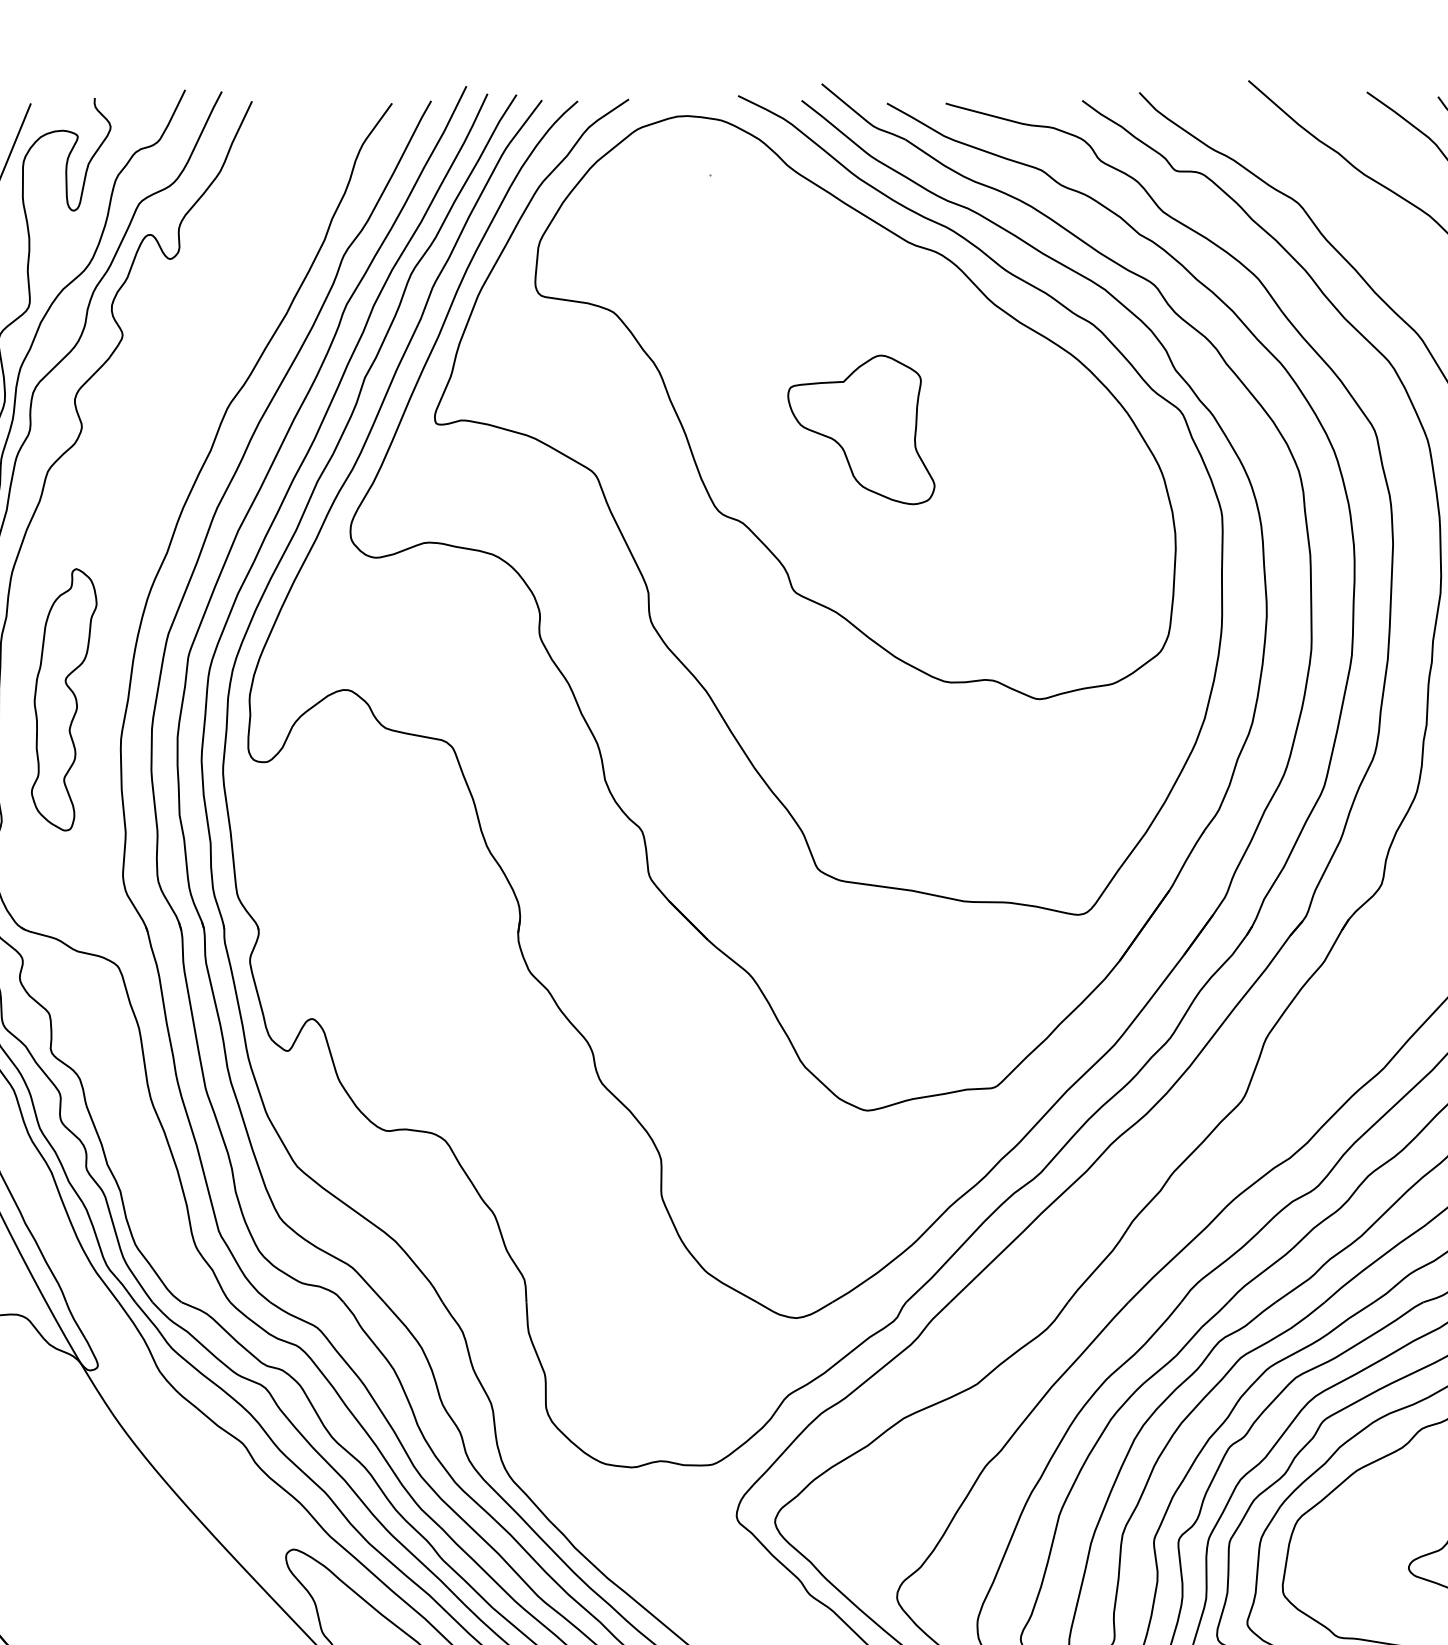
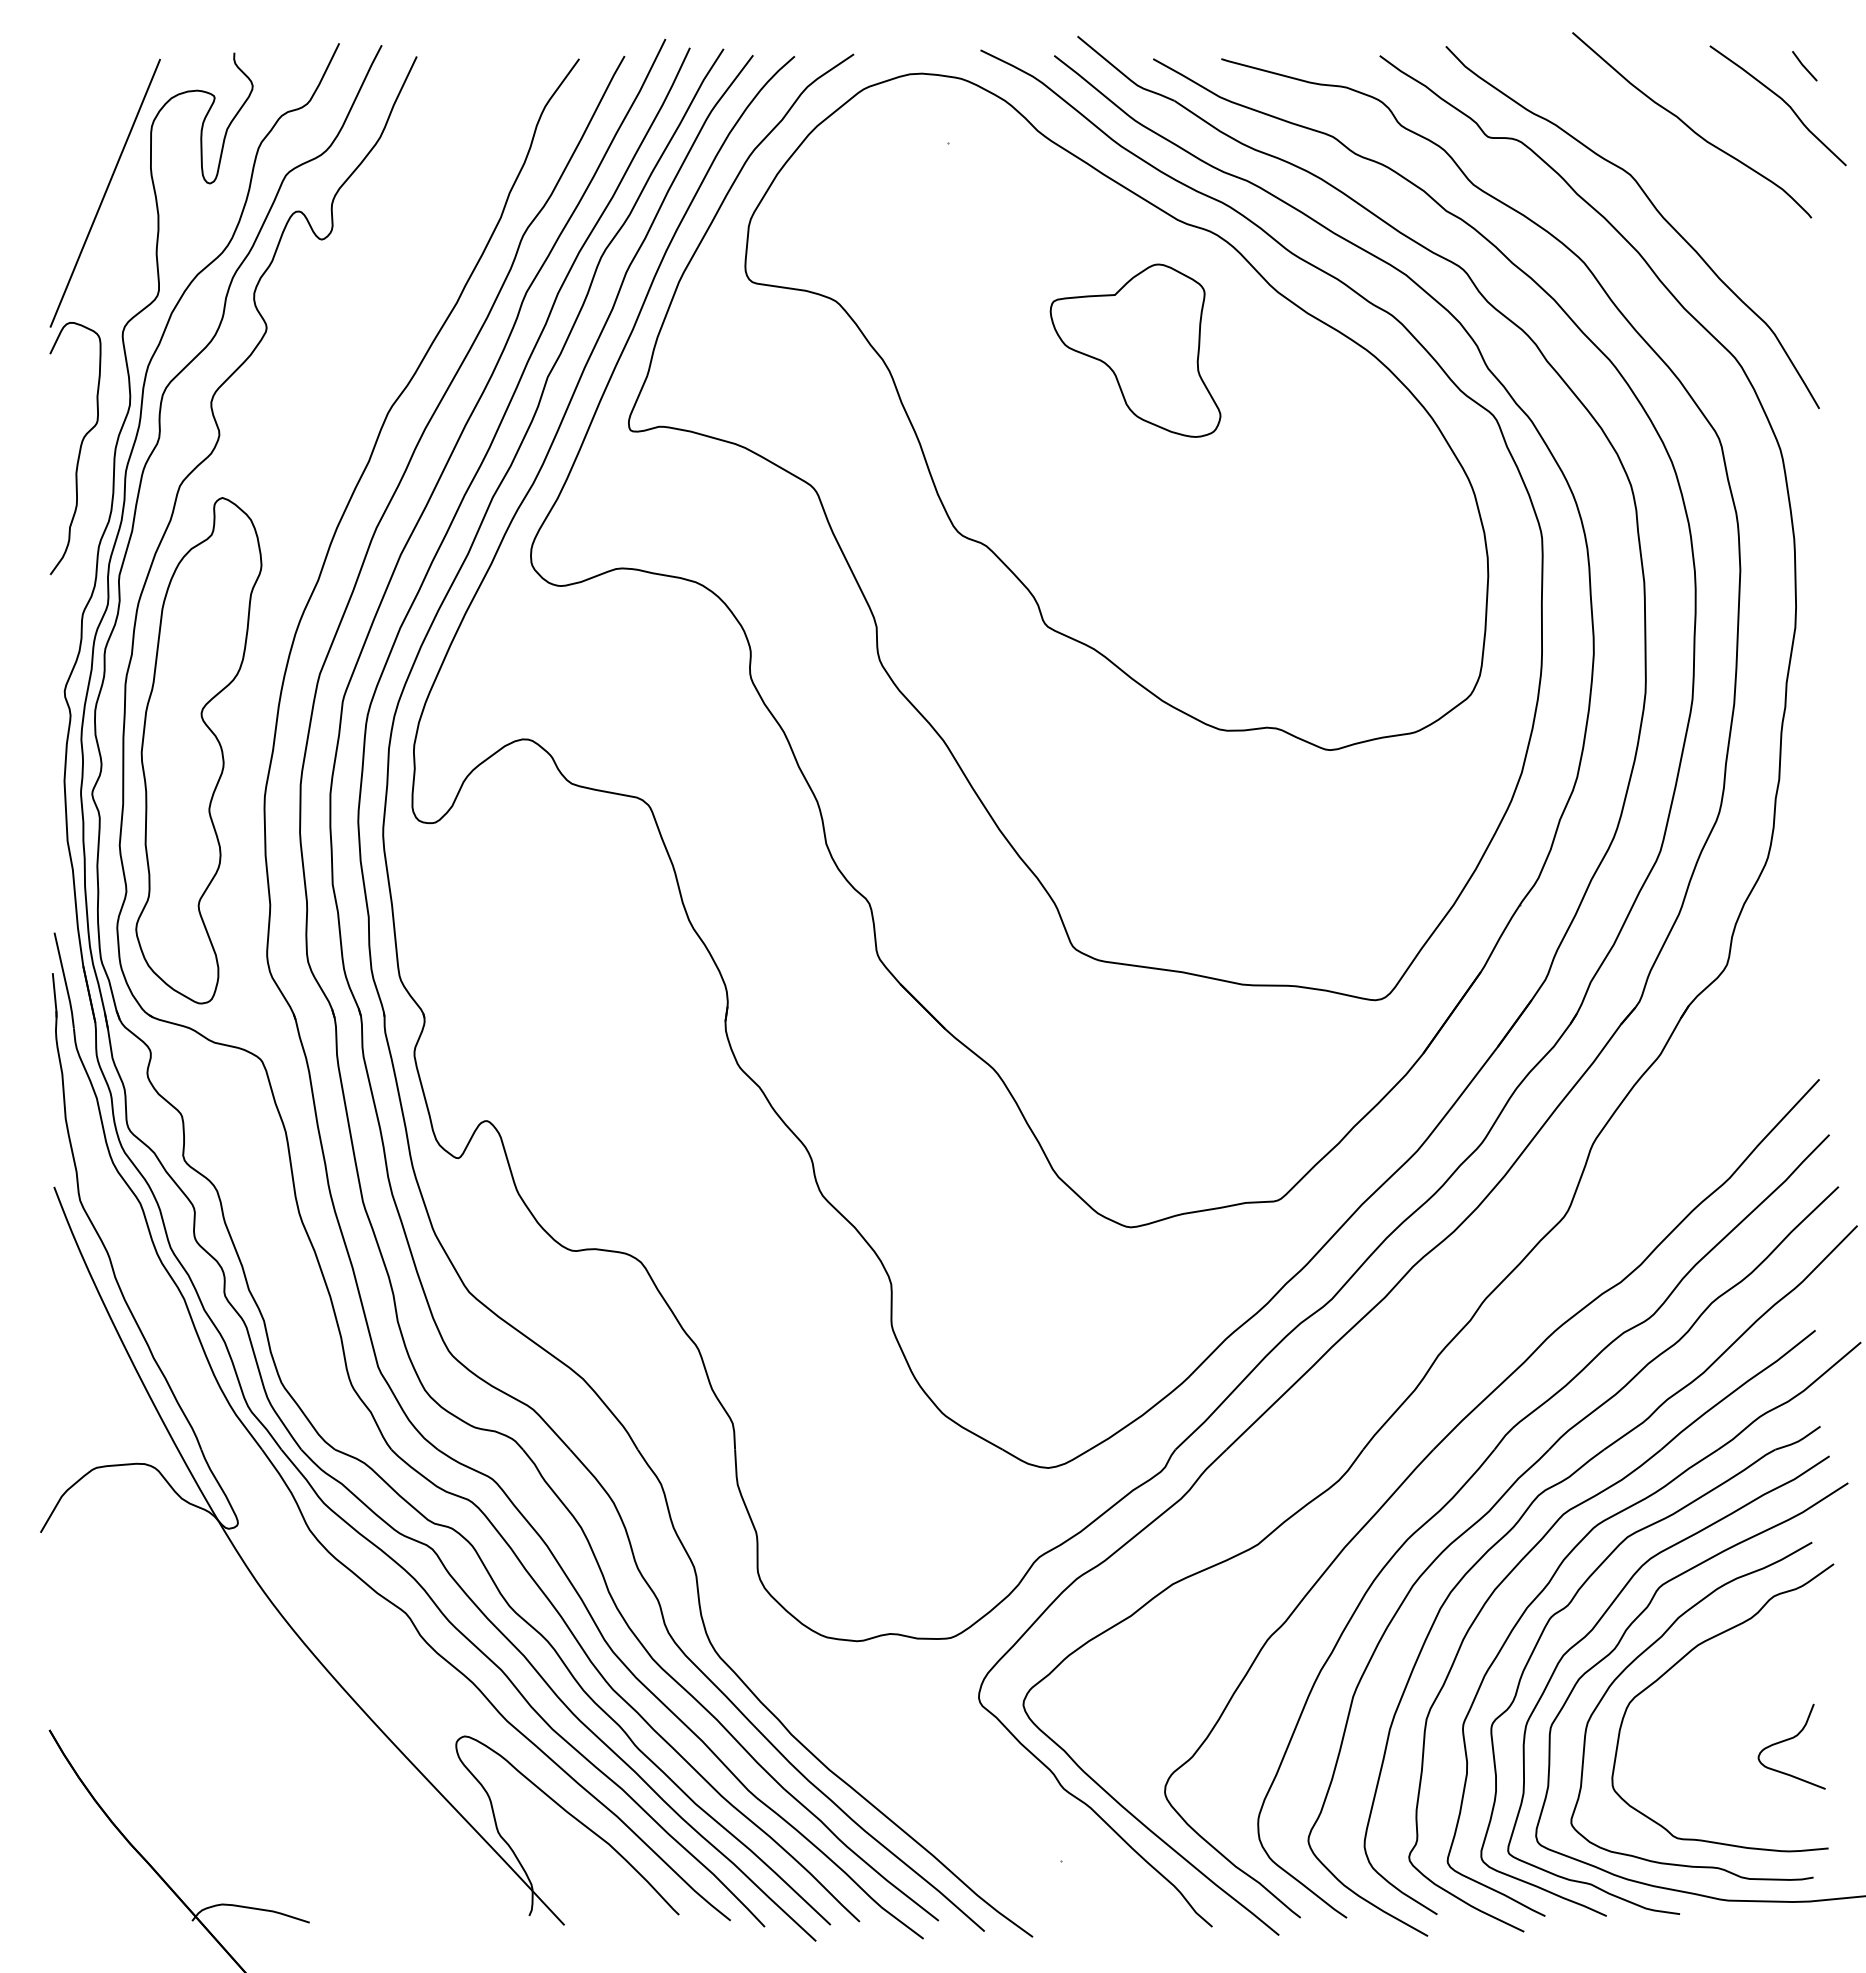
part: (861, 429) -> (1135, 350), moved
part: (63, 699) -> (198, 750), size x1.67

